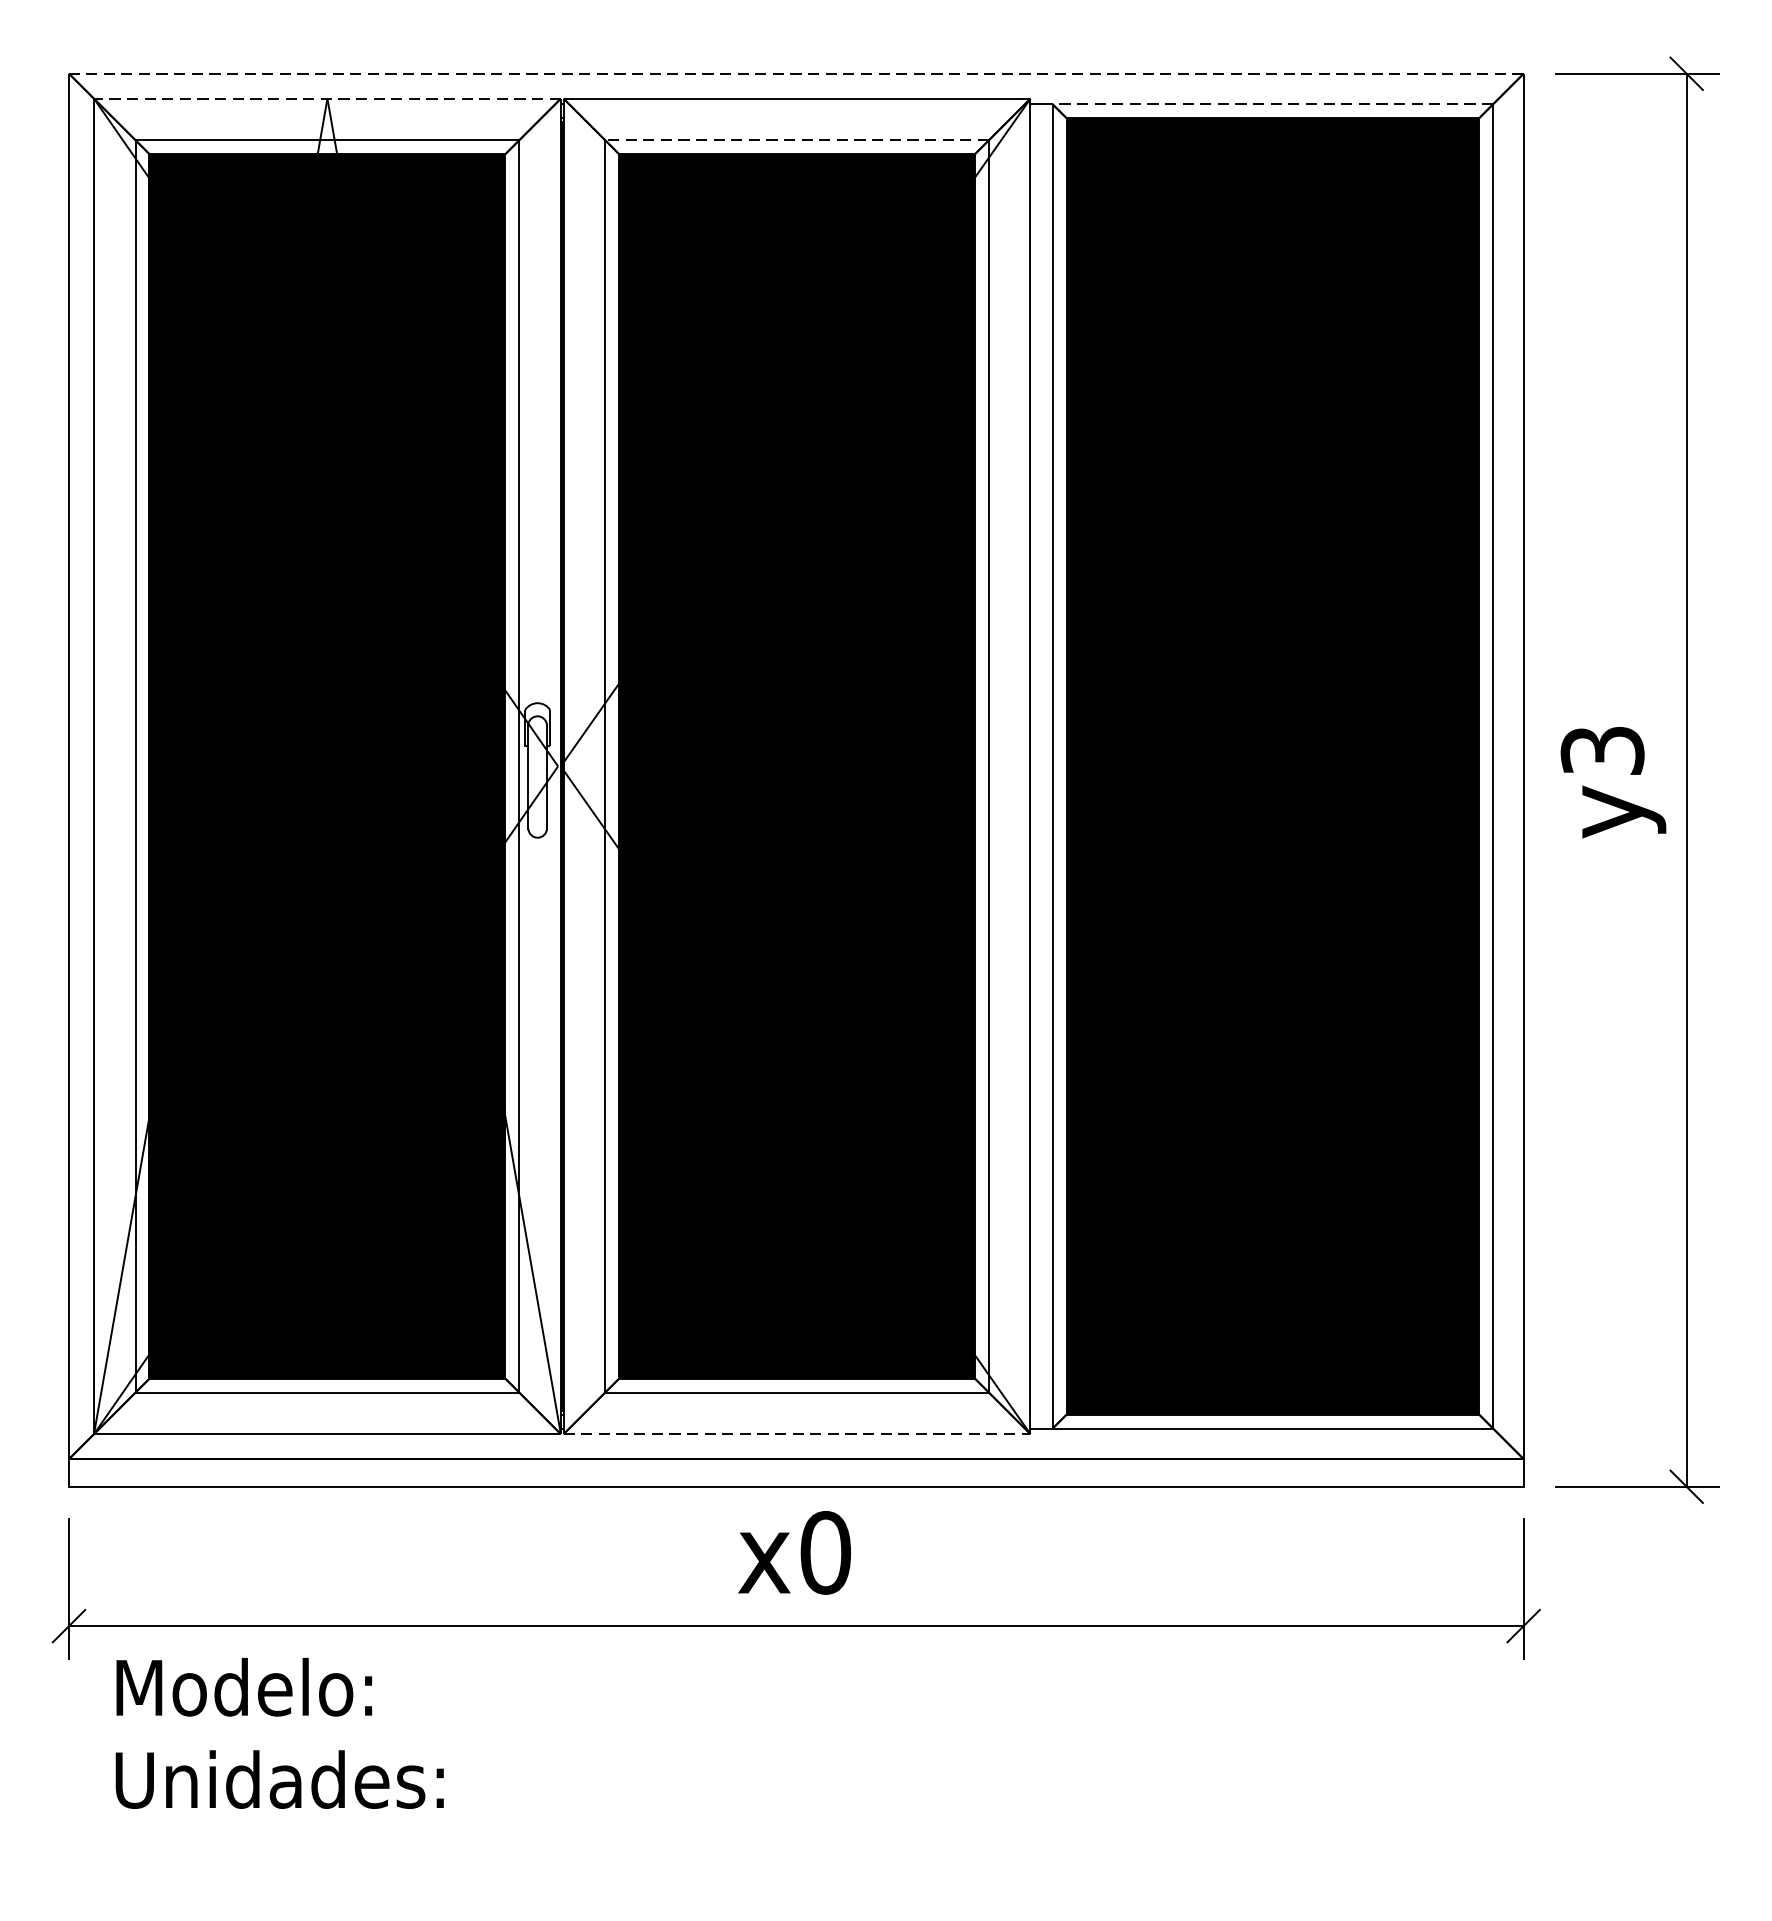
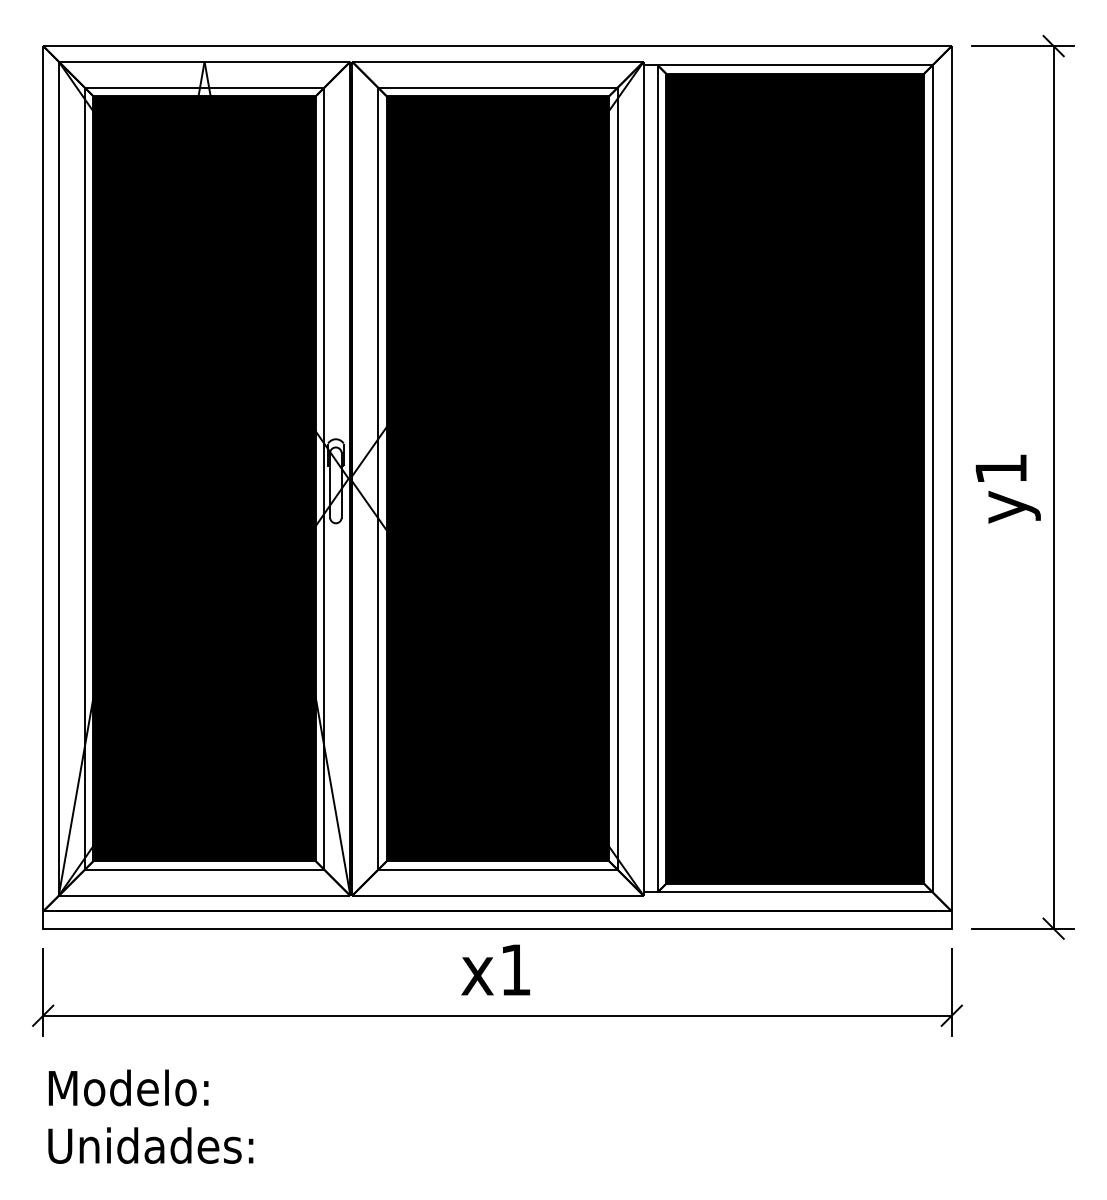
line: (796, 74) -> (497, 46), dashed -> solid
line: (327, 98) -> (204, 61), dashed -> solid
line: (1273, 104) -> (795, 65), dashed -> solid
line: (796, 140) -> (497, 87), dashed -> solid
text: (1603, 749) -> (1001, 468), y3 -> y1
line: (796, 1433) -> (497, 895), dashed -> solid
text: (825, 1552) -> (515, 969), x0 -> x1
text: (279, 1732) -> (150, 1116), moved

